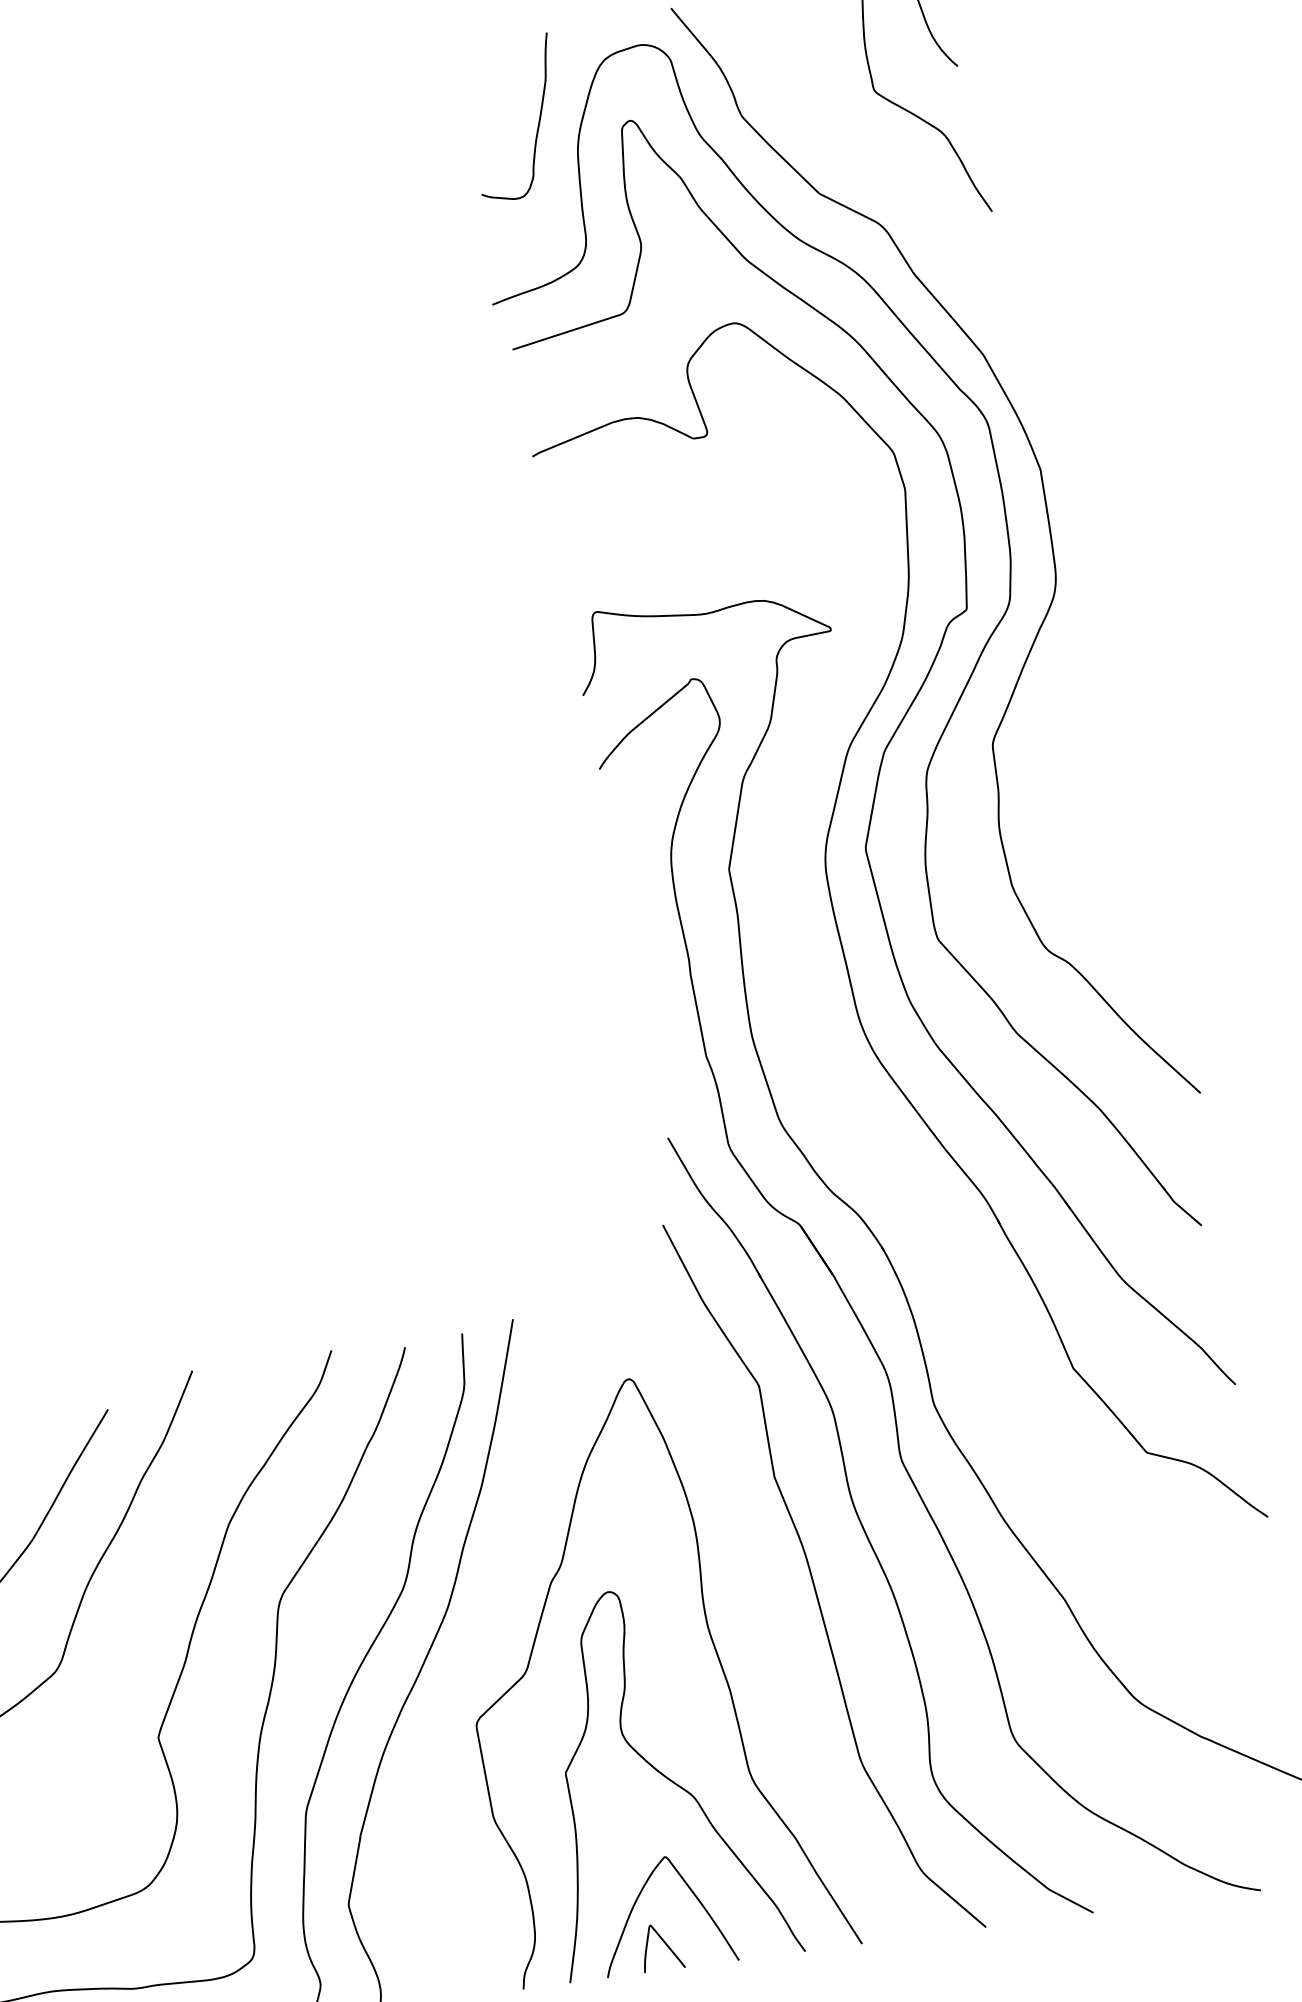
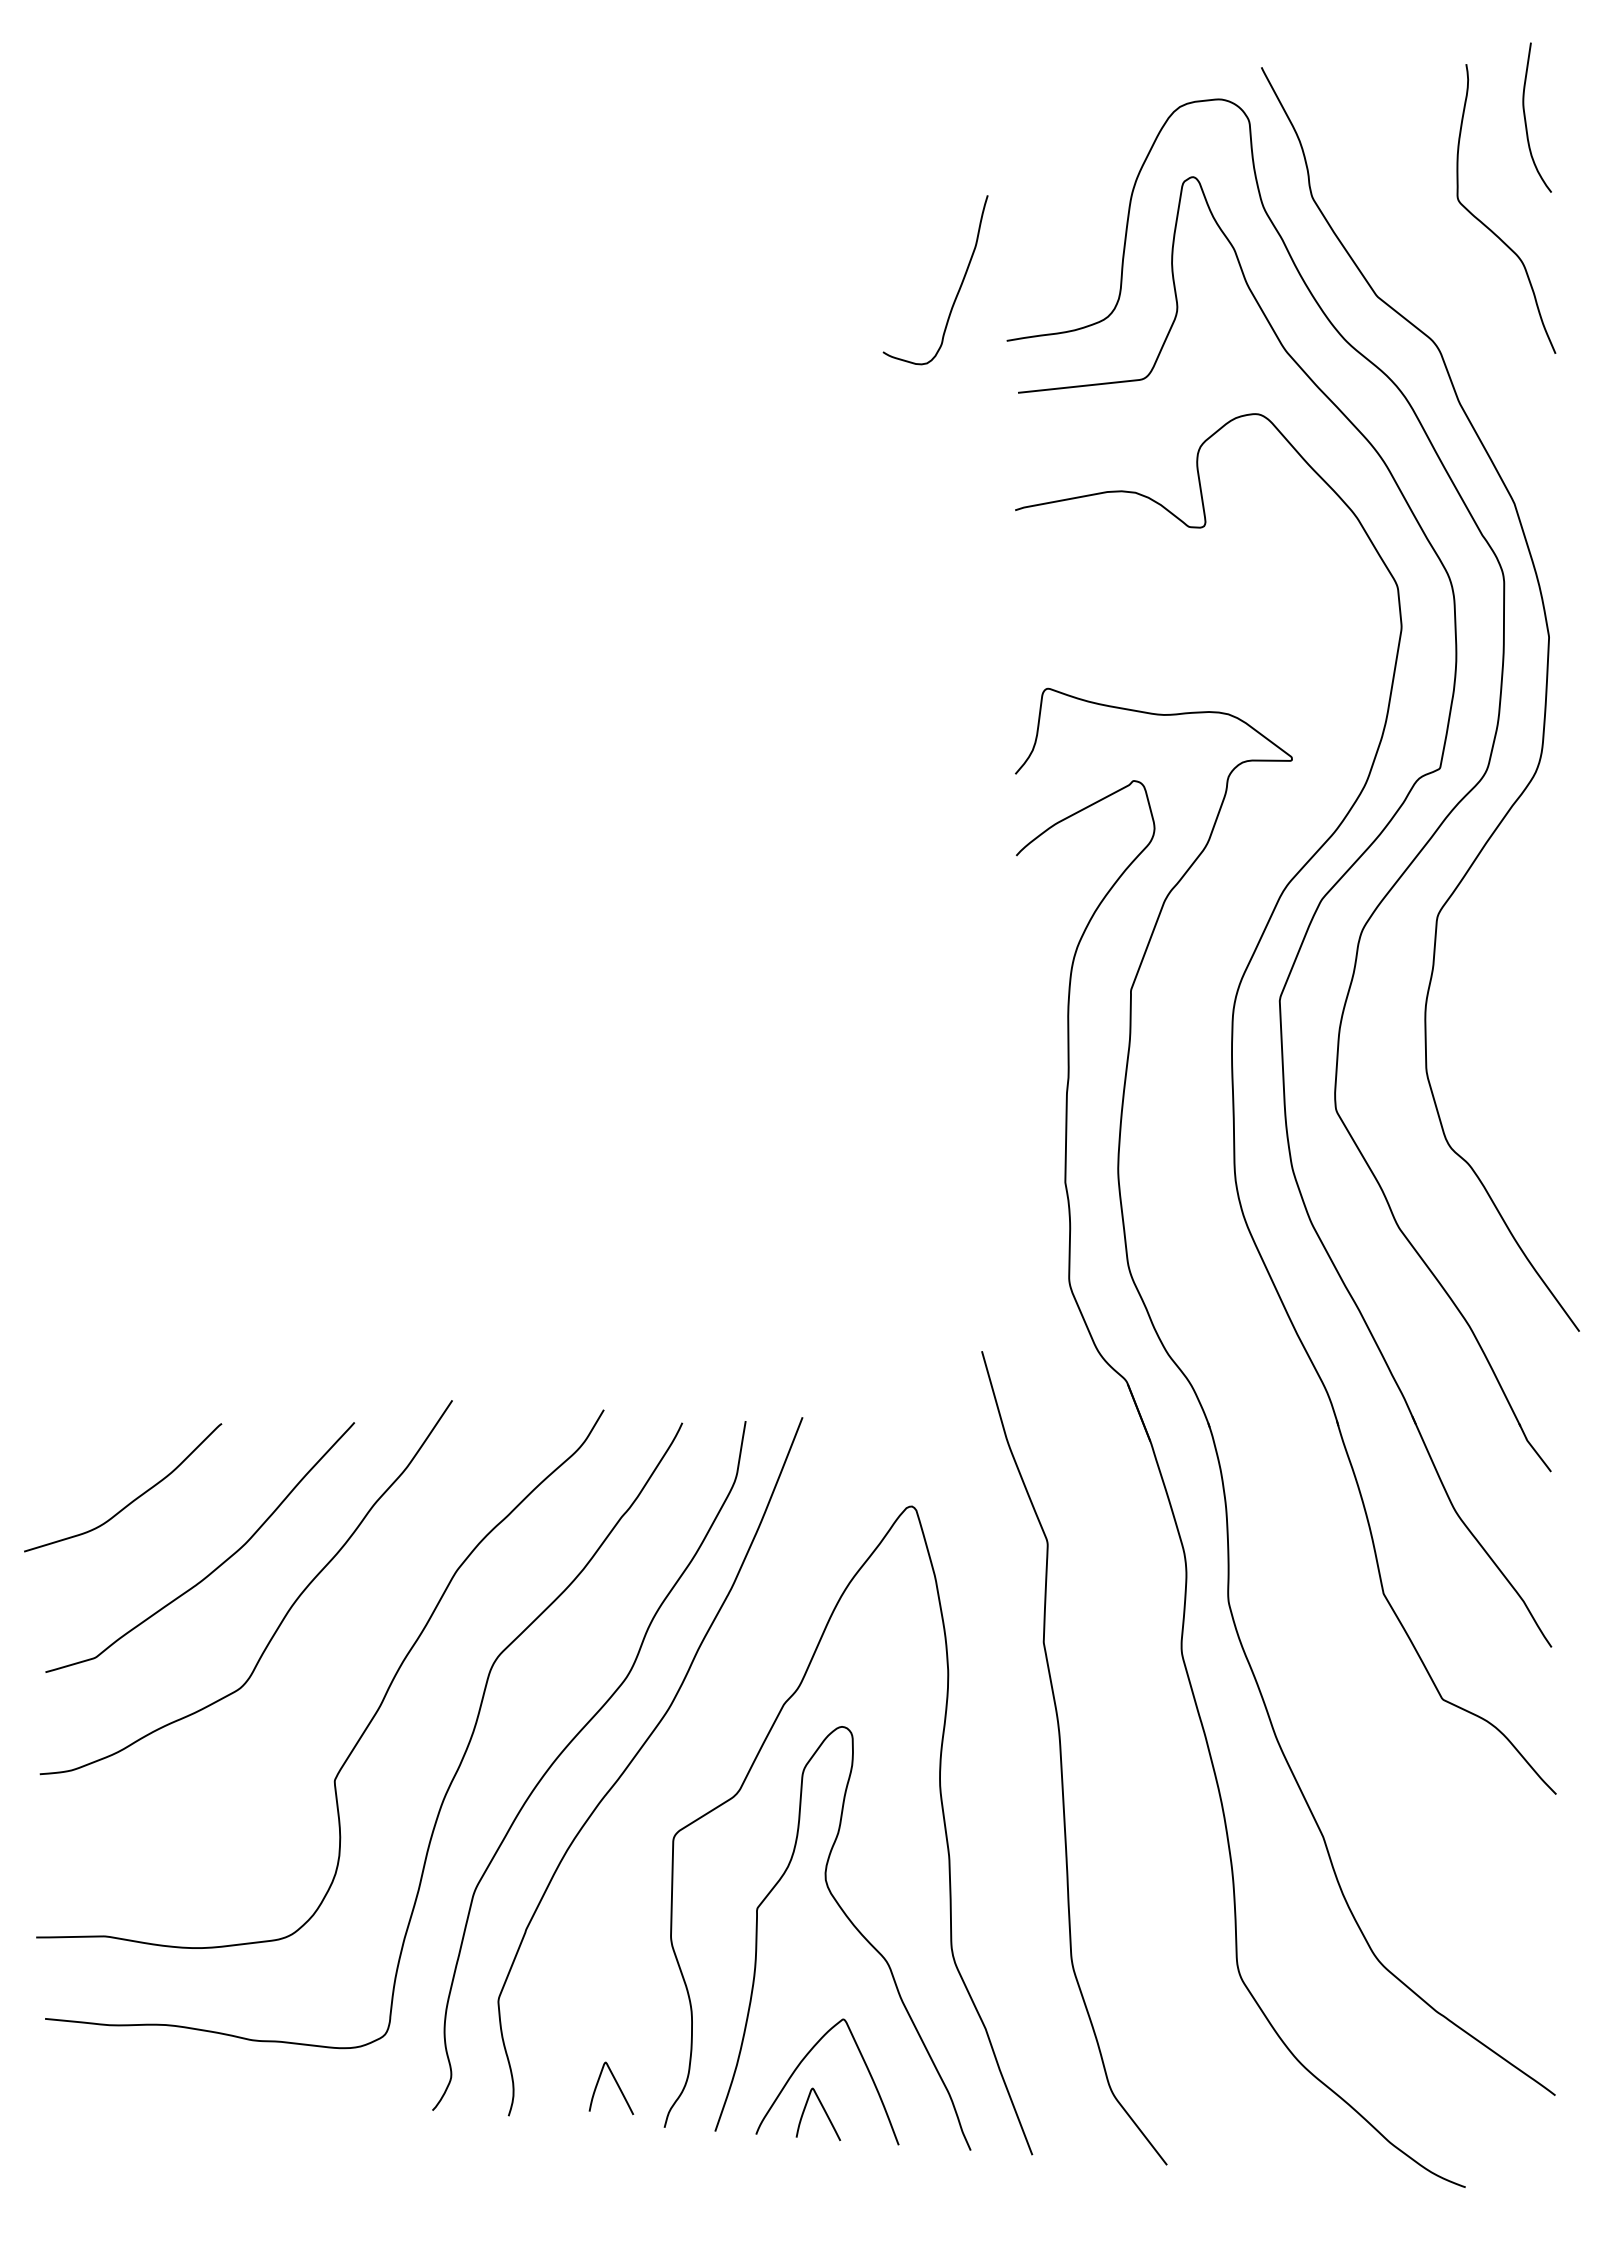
curve: (537, 125) -> (957, 291), moved
part: (866, 1531) -> (1128, 1720), removed
curve: (471, 1959) -> (616, 2084), added

